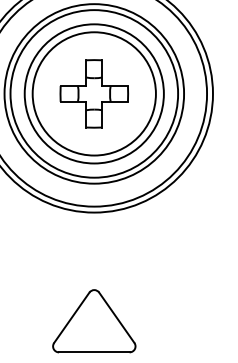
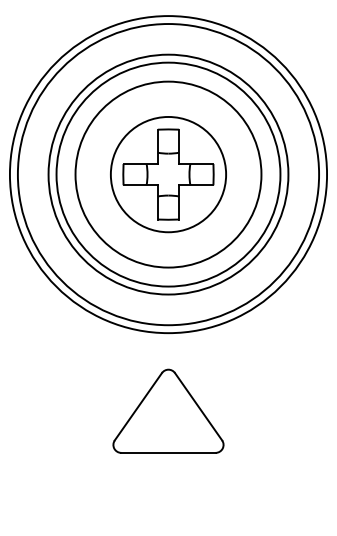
circle: (94, 93) -> (168, 174), size x0.7
part: (94, 320) -> (168, 410), moved

